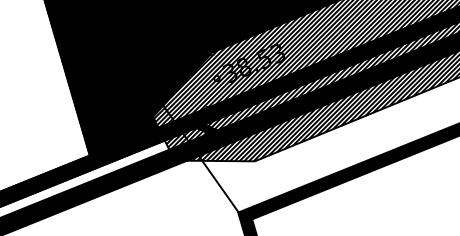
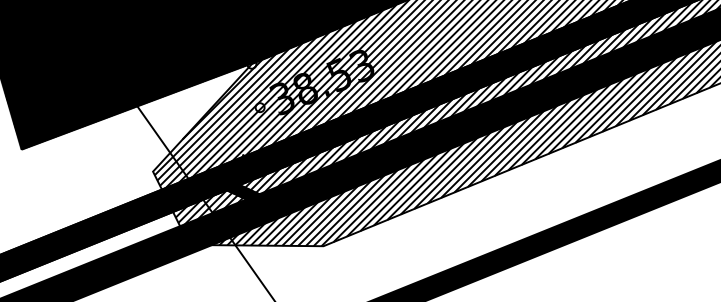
hatch: (141, 107) -> (133, 156), removed

